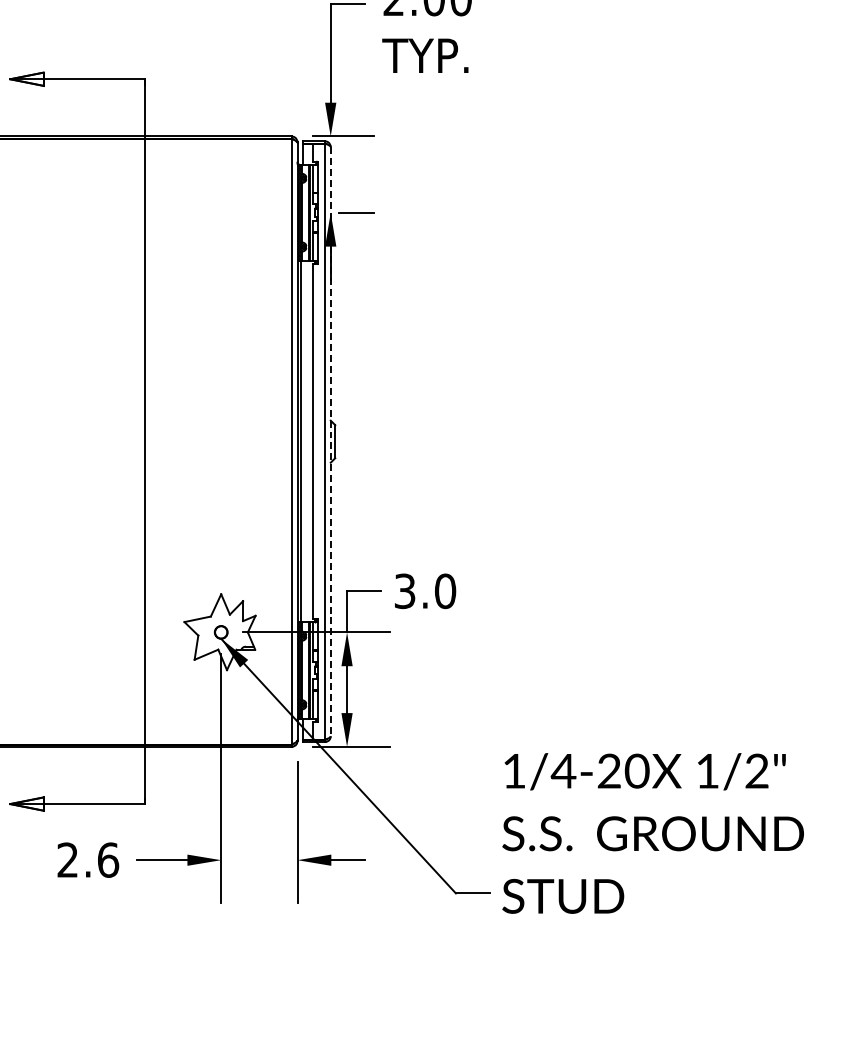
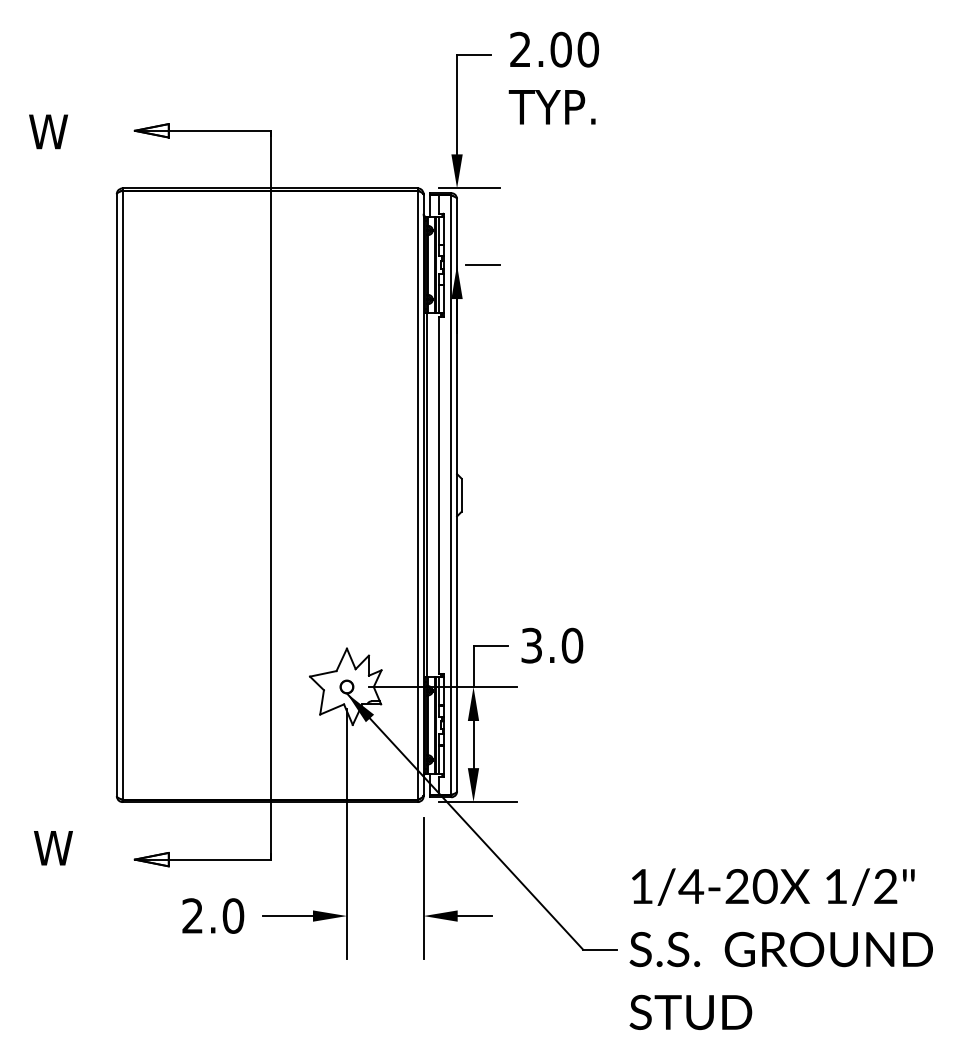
line: (331, 441) -> (457, 495), dashed -> solid
text: (652, 833) -> (780, 949), moved
text: (108, 859) -> (233, 915), 2.6 -> 2.0

